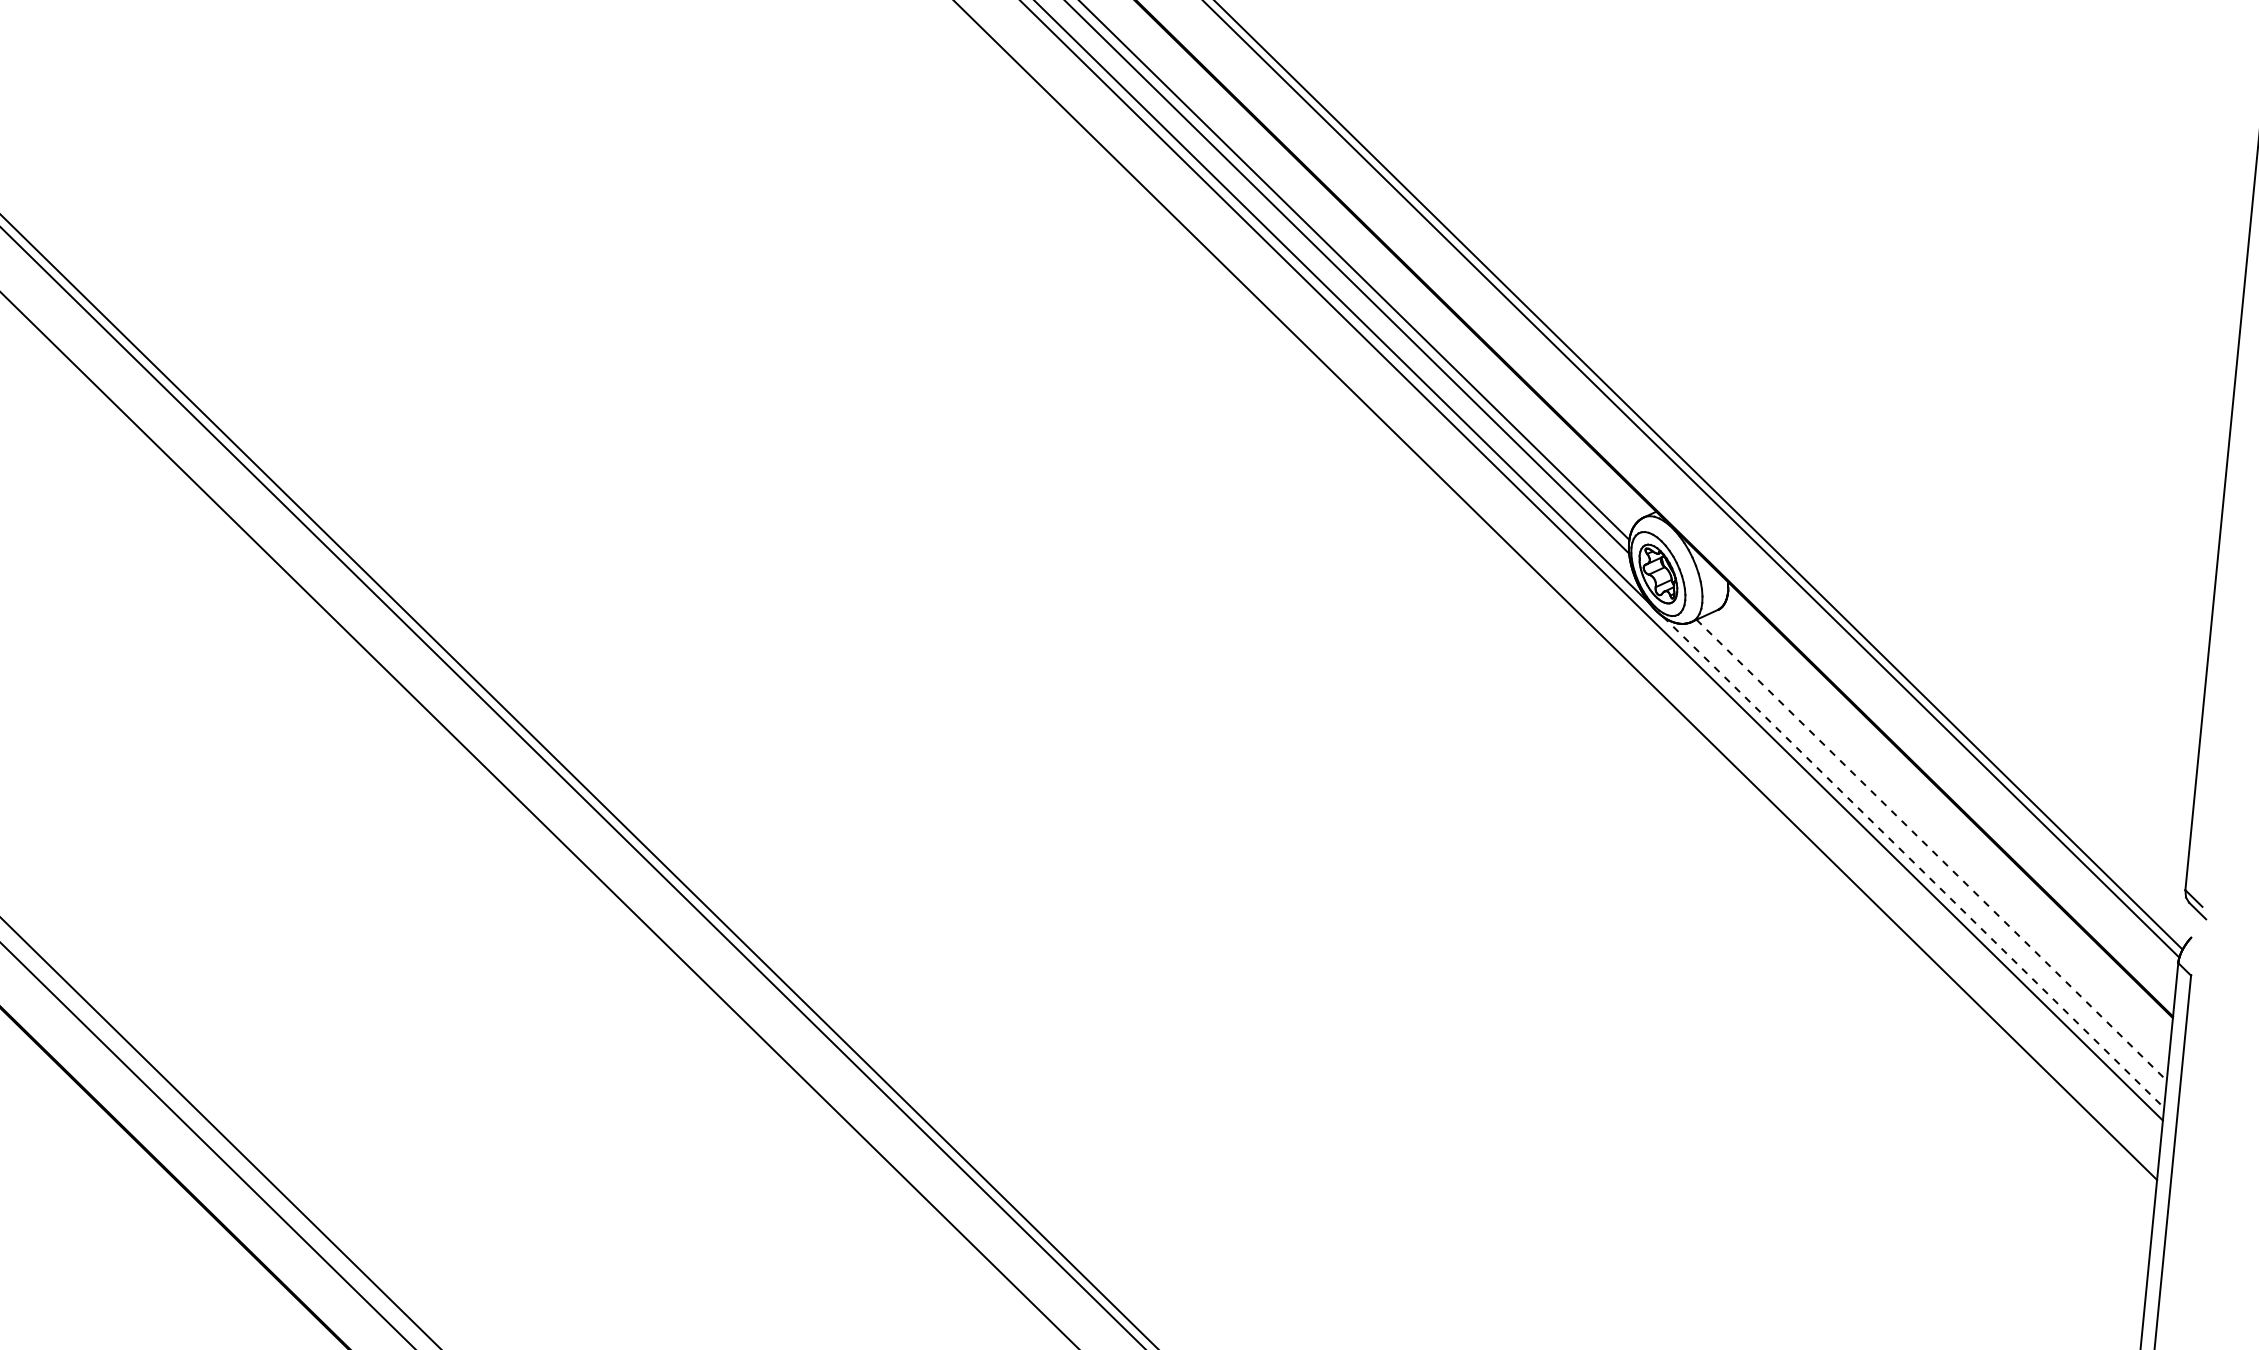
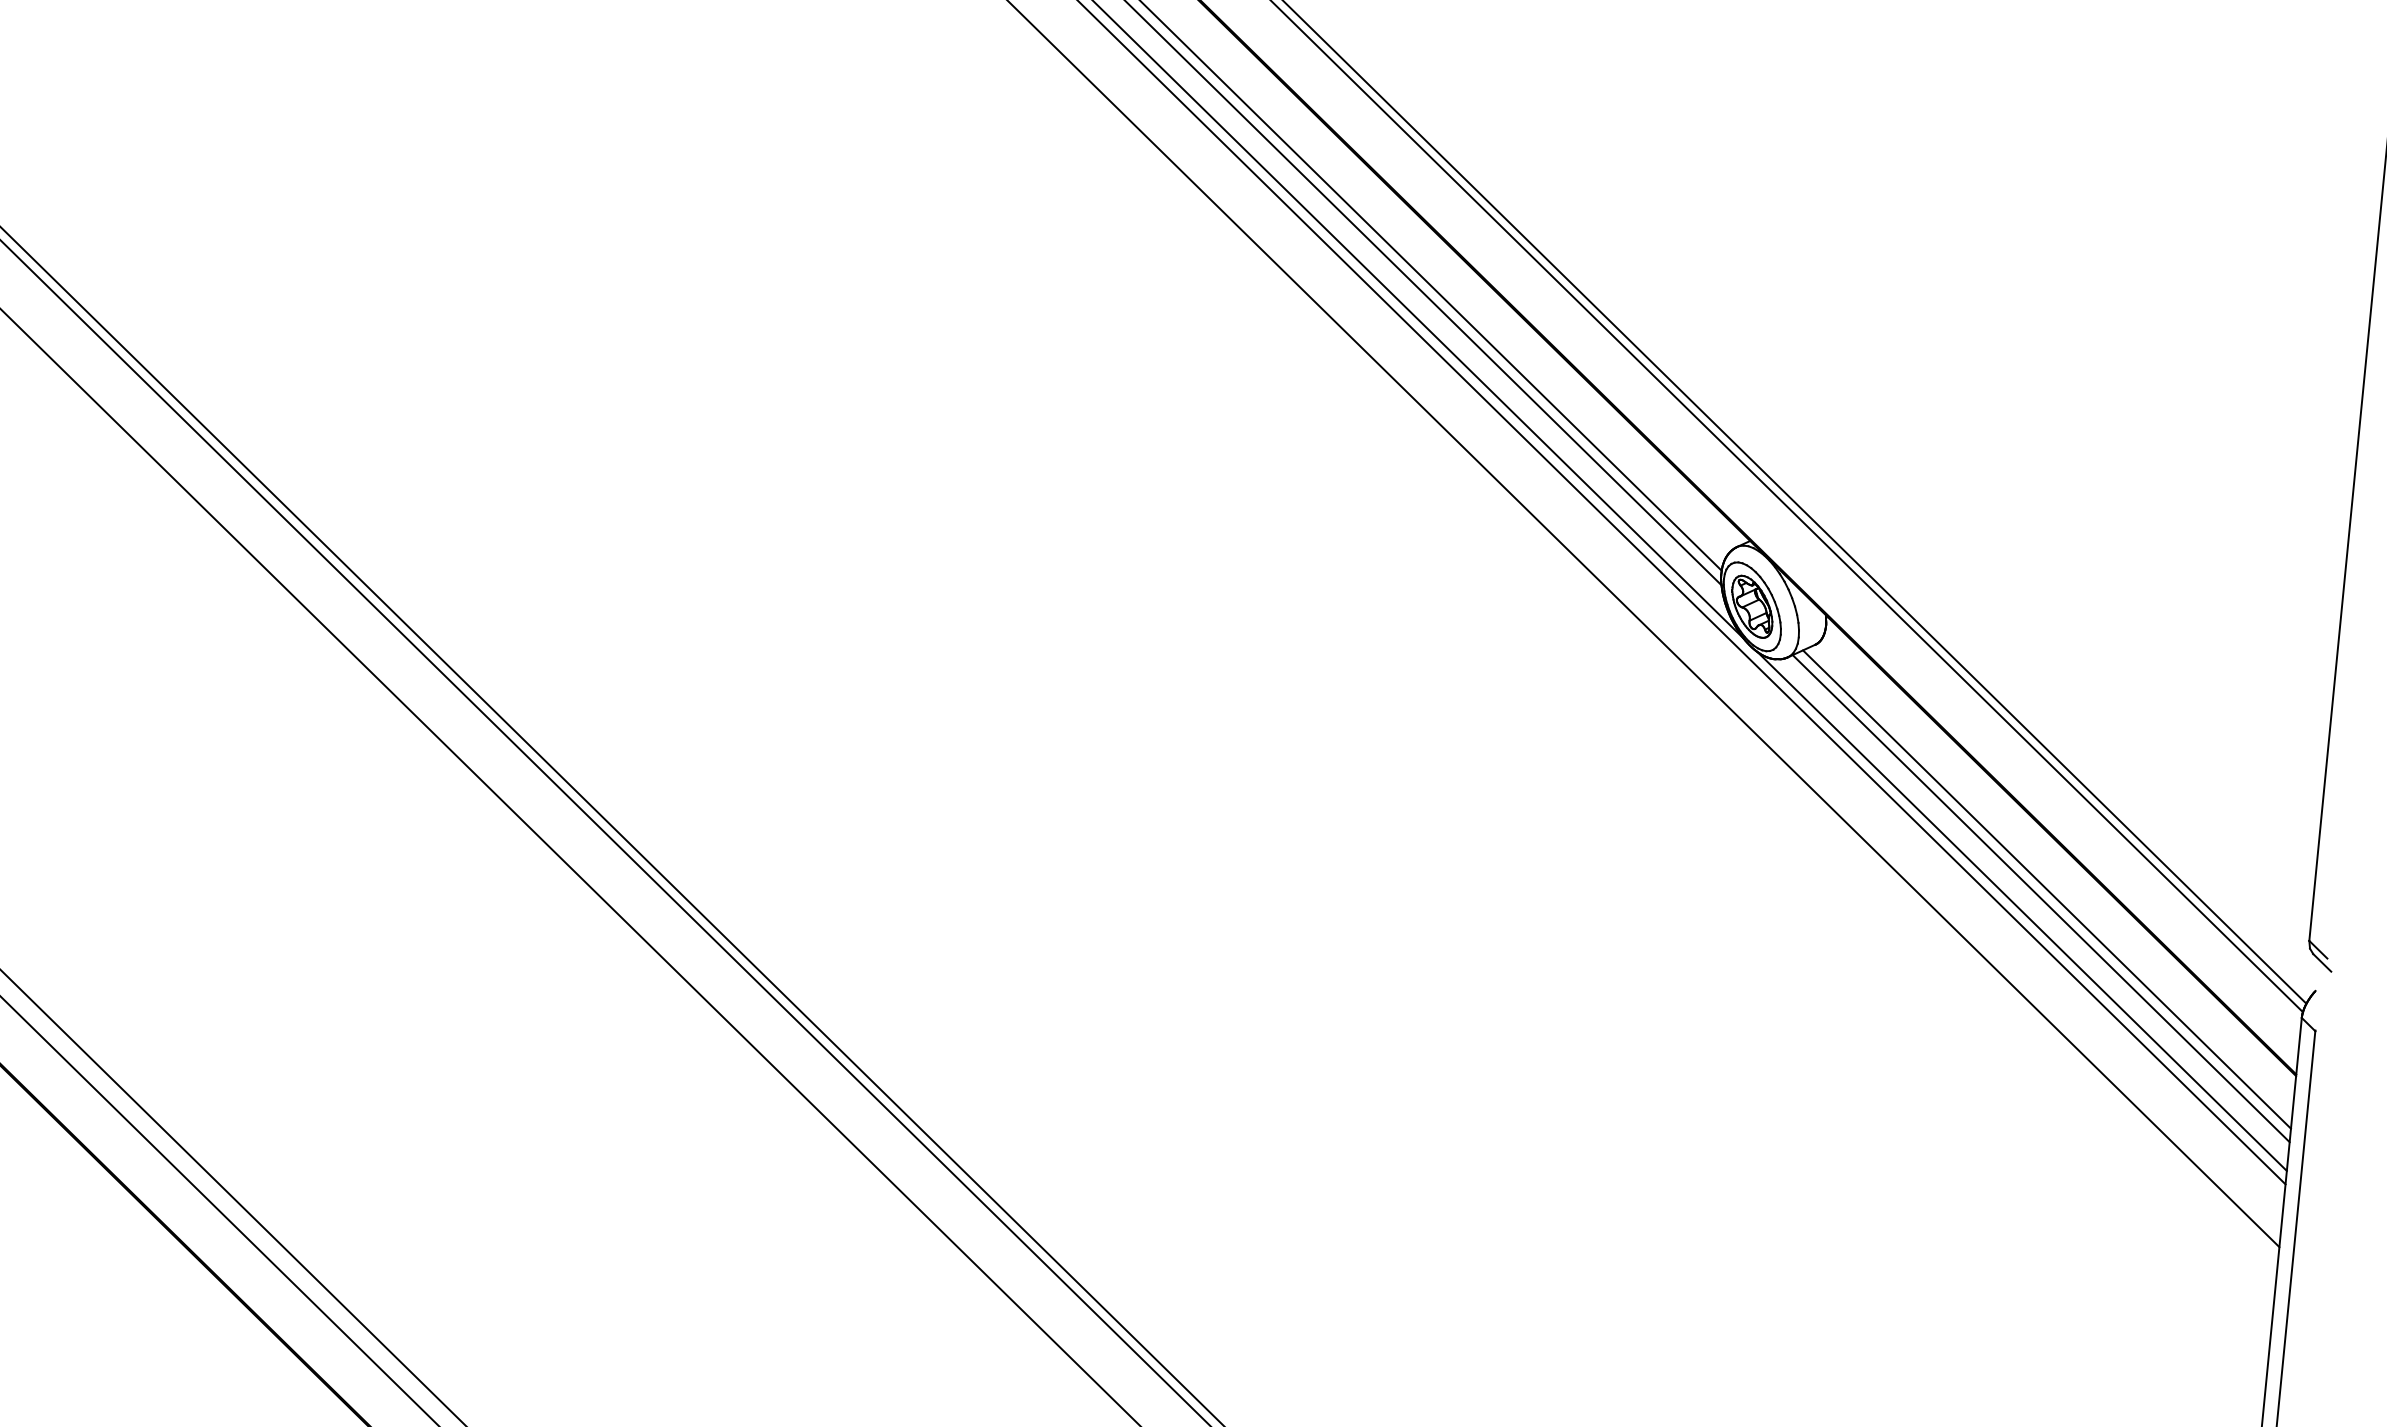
line: (1936, 841) -> (2046, 889), added
line: (1931, 850) -> (2041, 898), dashed -> solid
line: (1913, 862) -> (2022, 911), dashed -> solid

